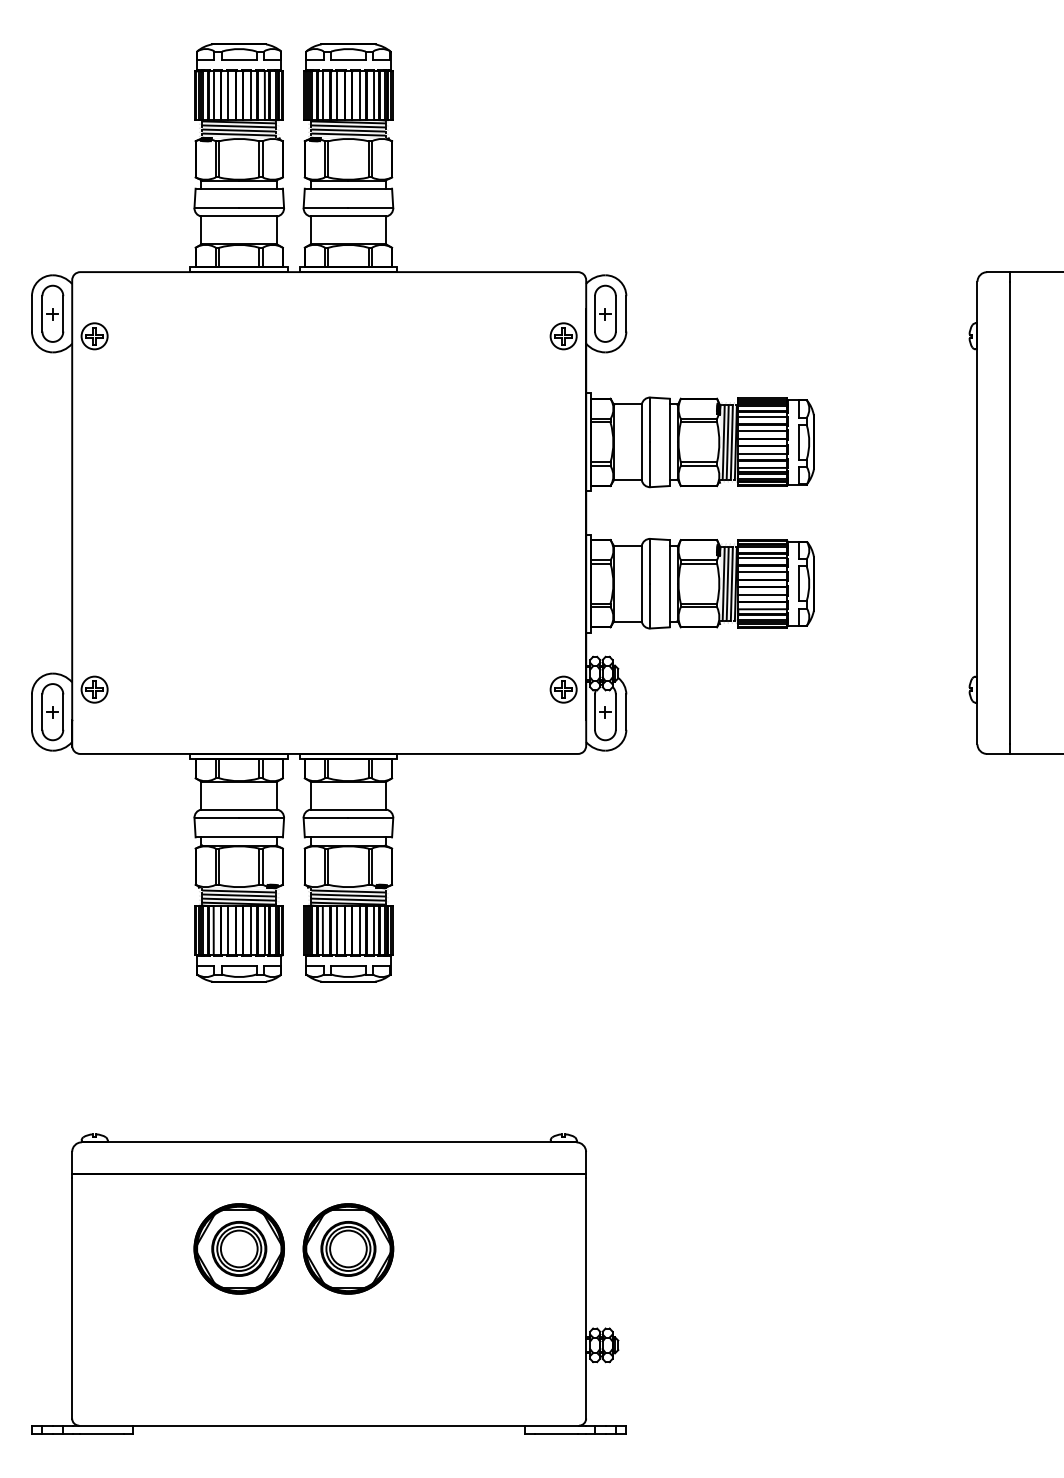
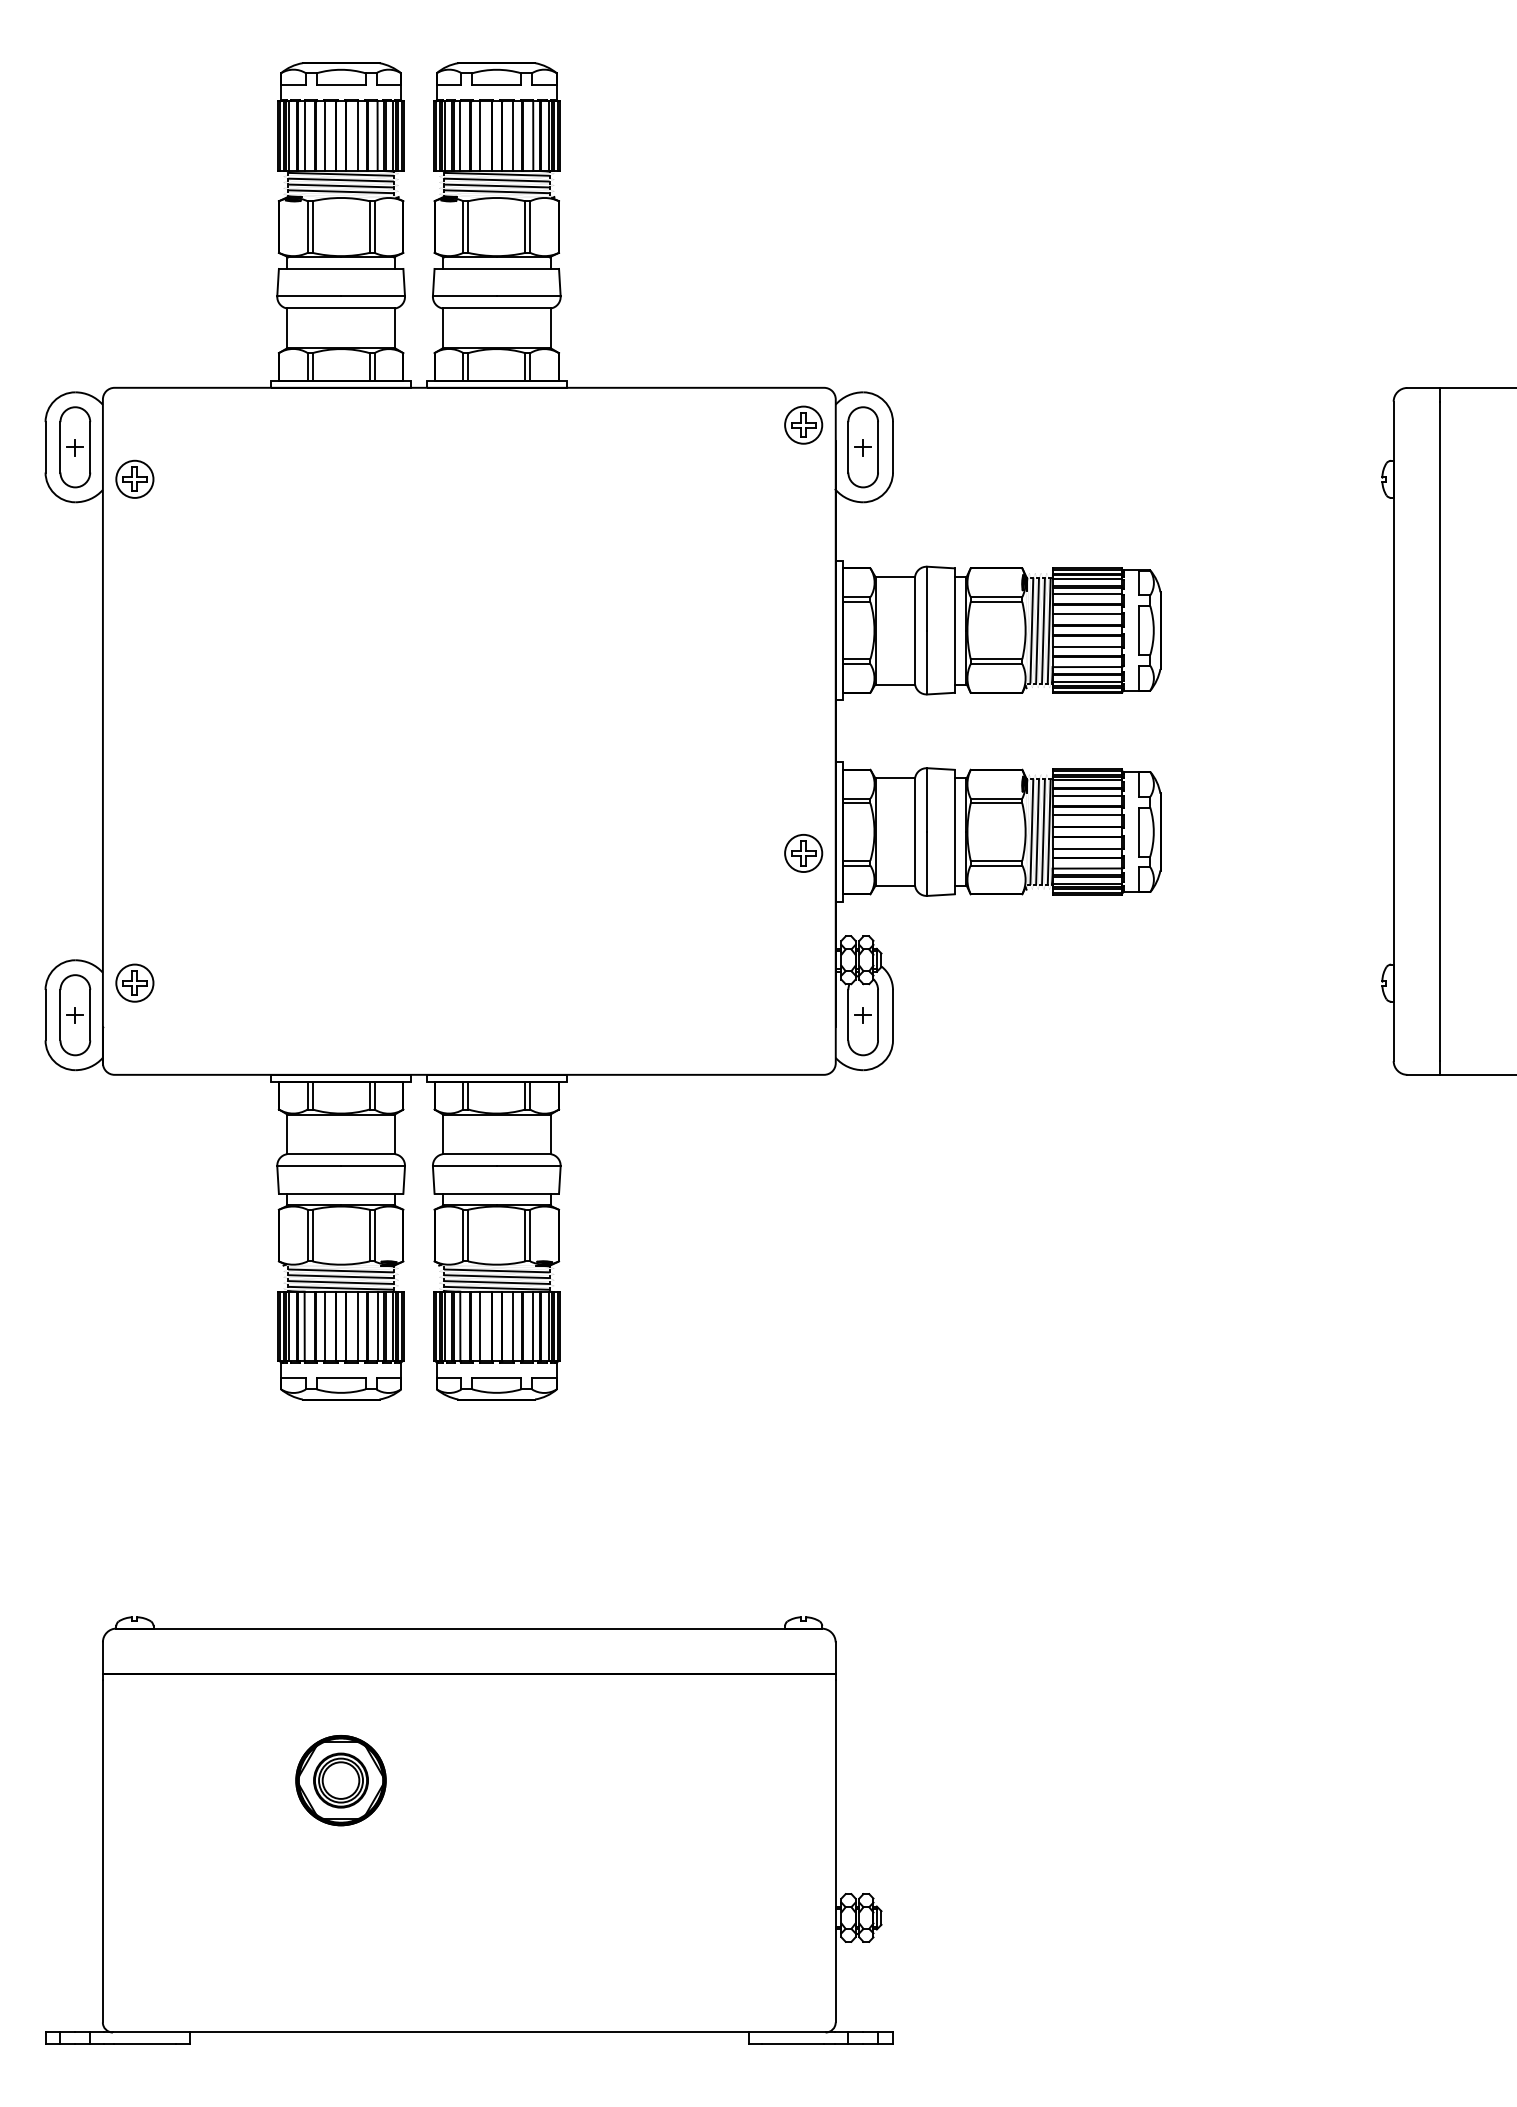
part: (563, 336) -> (803, 425), moved
part: (563, 689) -> (803, 853), moved
part: (238, 1248) -> (340, 1779), size x0.7
part: (348, 1248) -> (496, 1779), removed

